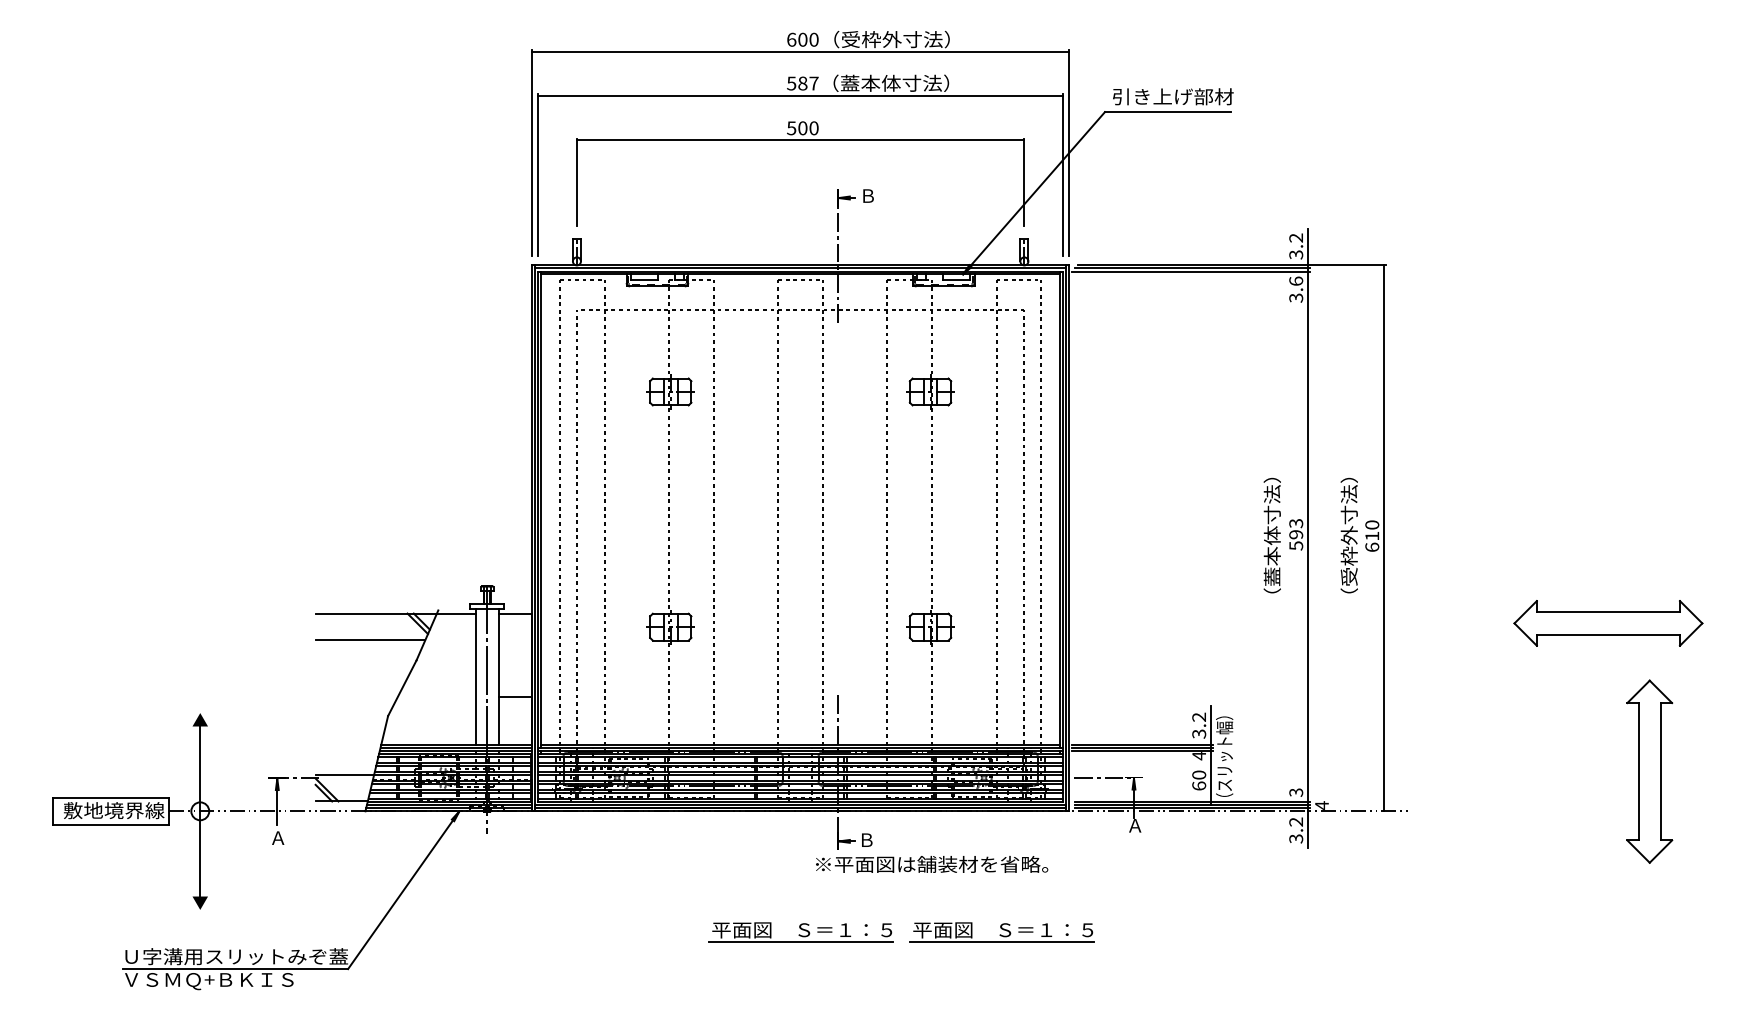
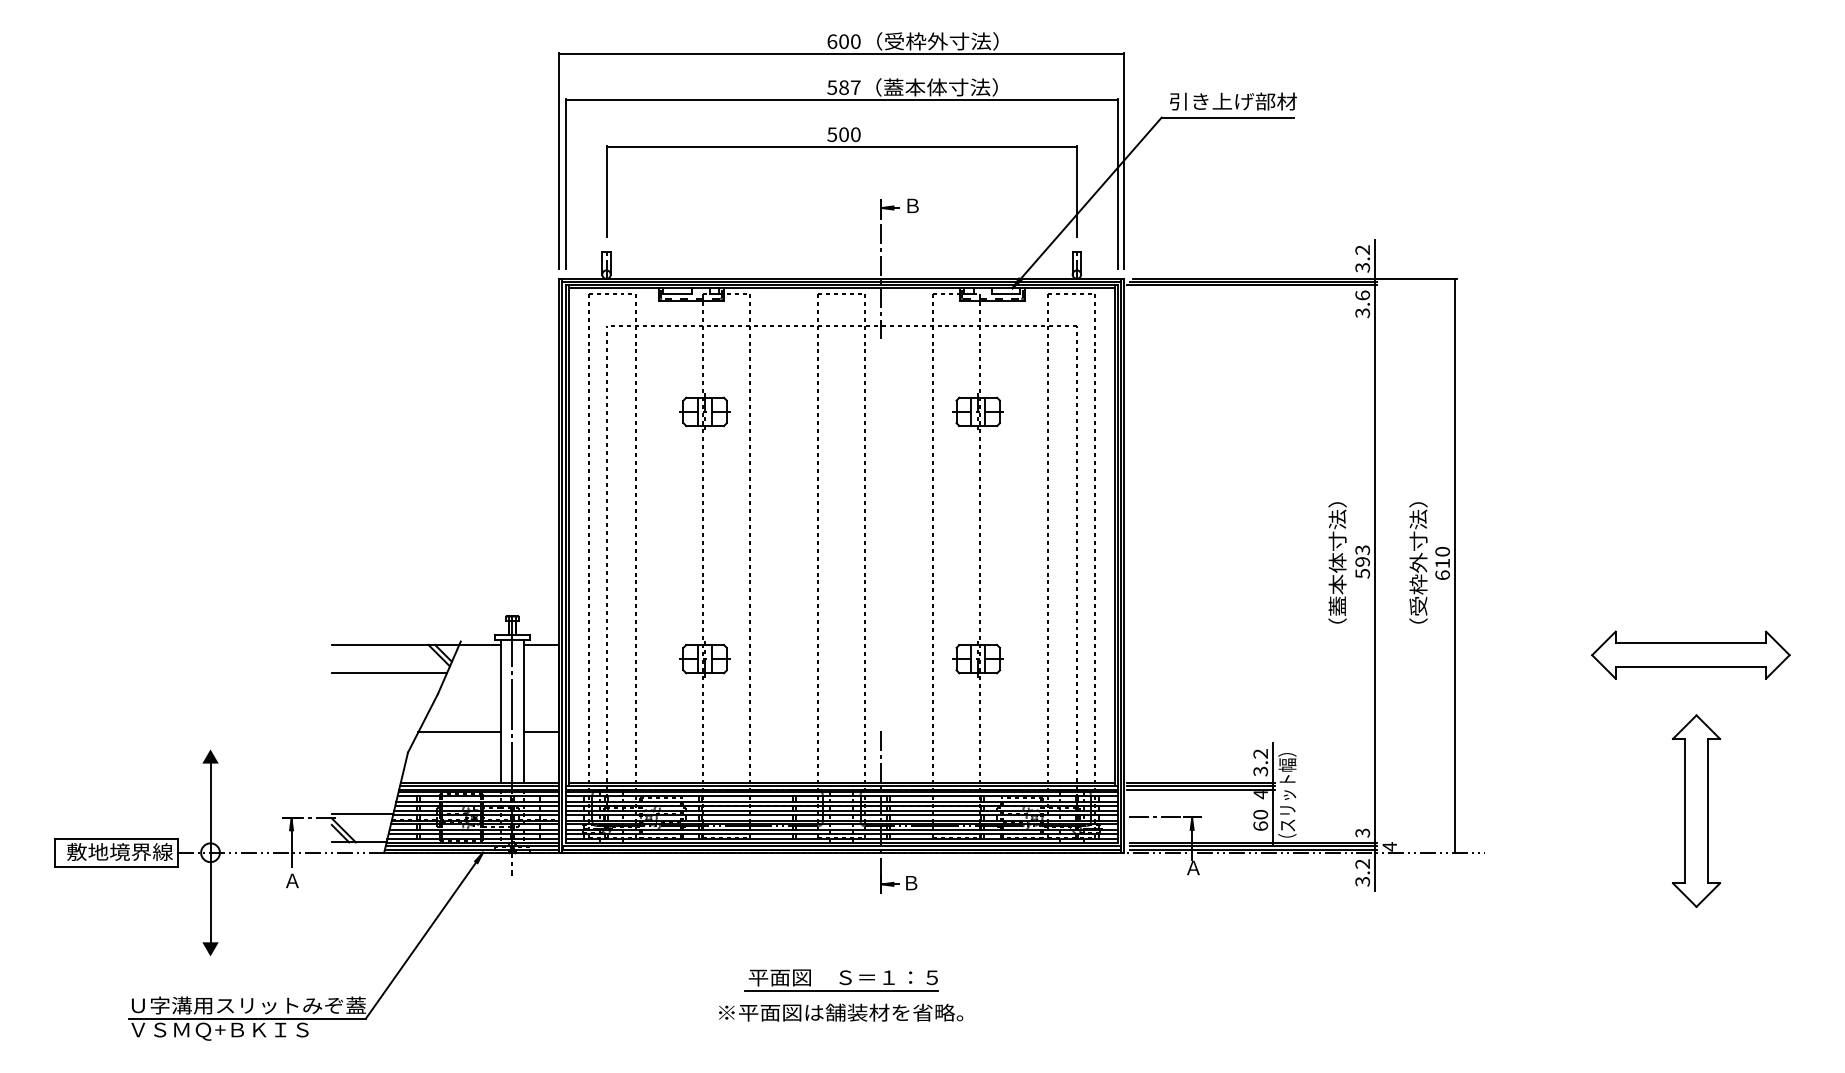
line: (437, 696) -> (459, 732), added
part: (1649, 771) -> (1696, 810), moved
text: (932, 864) -> (841, 1012), moved
part: (1001, 932) -> (1052, 980), removed

